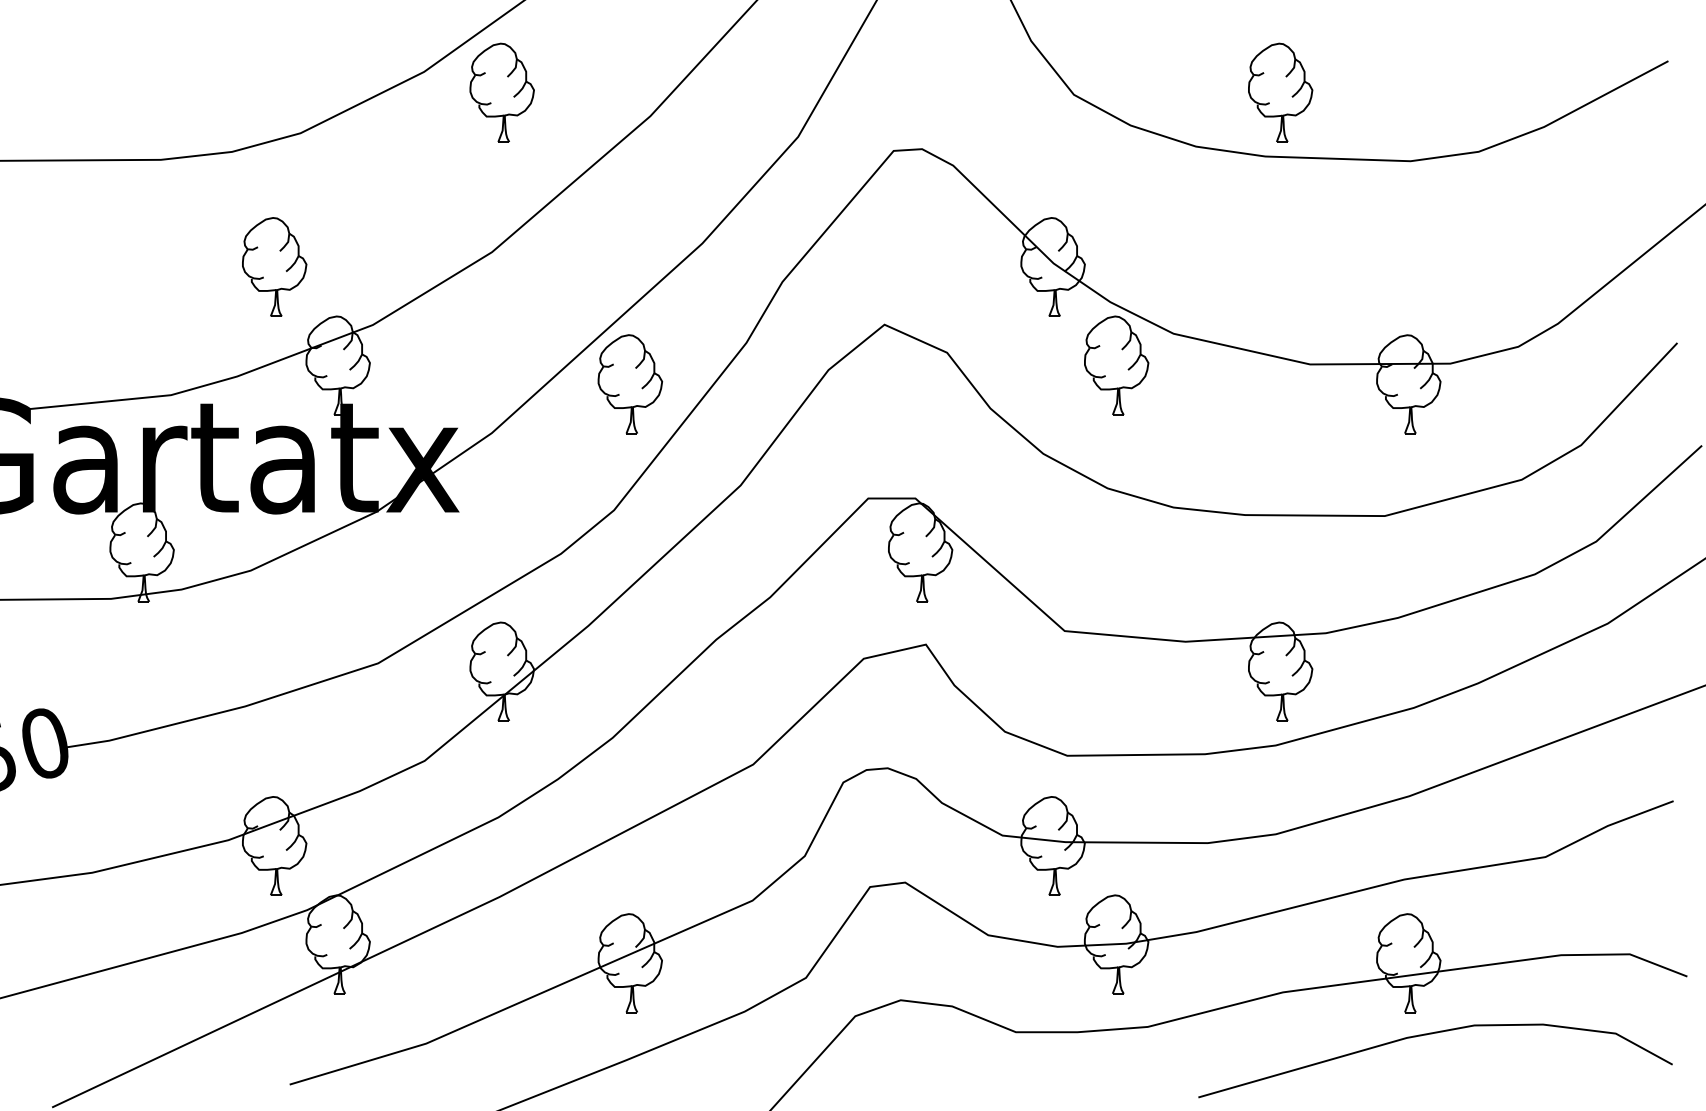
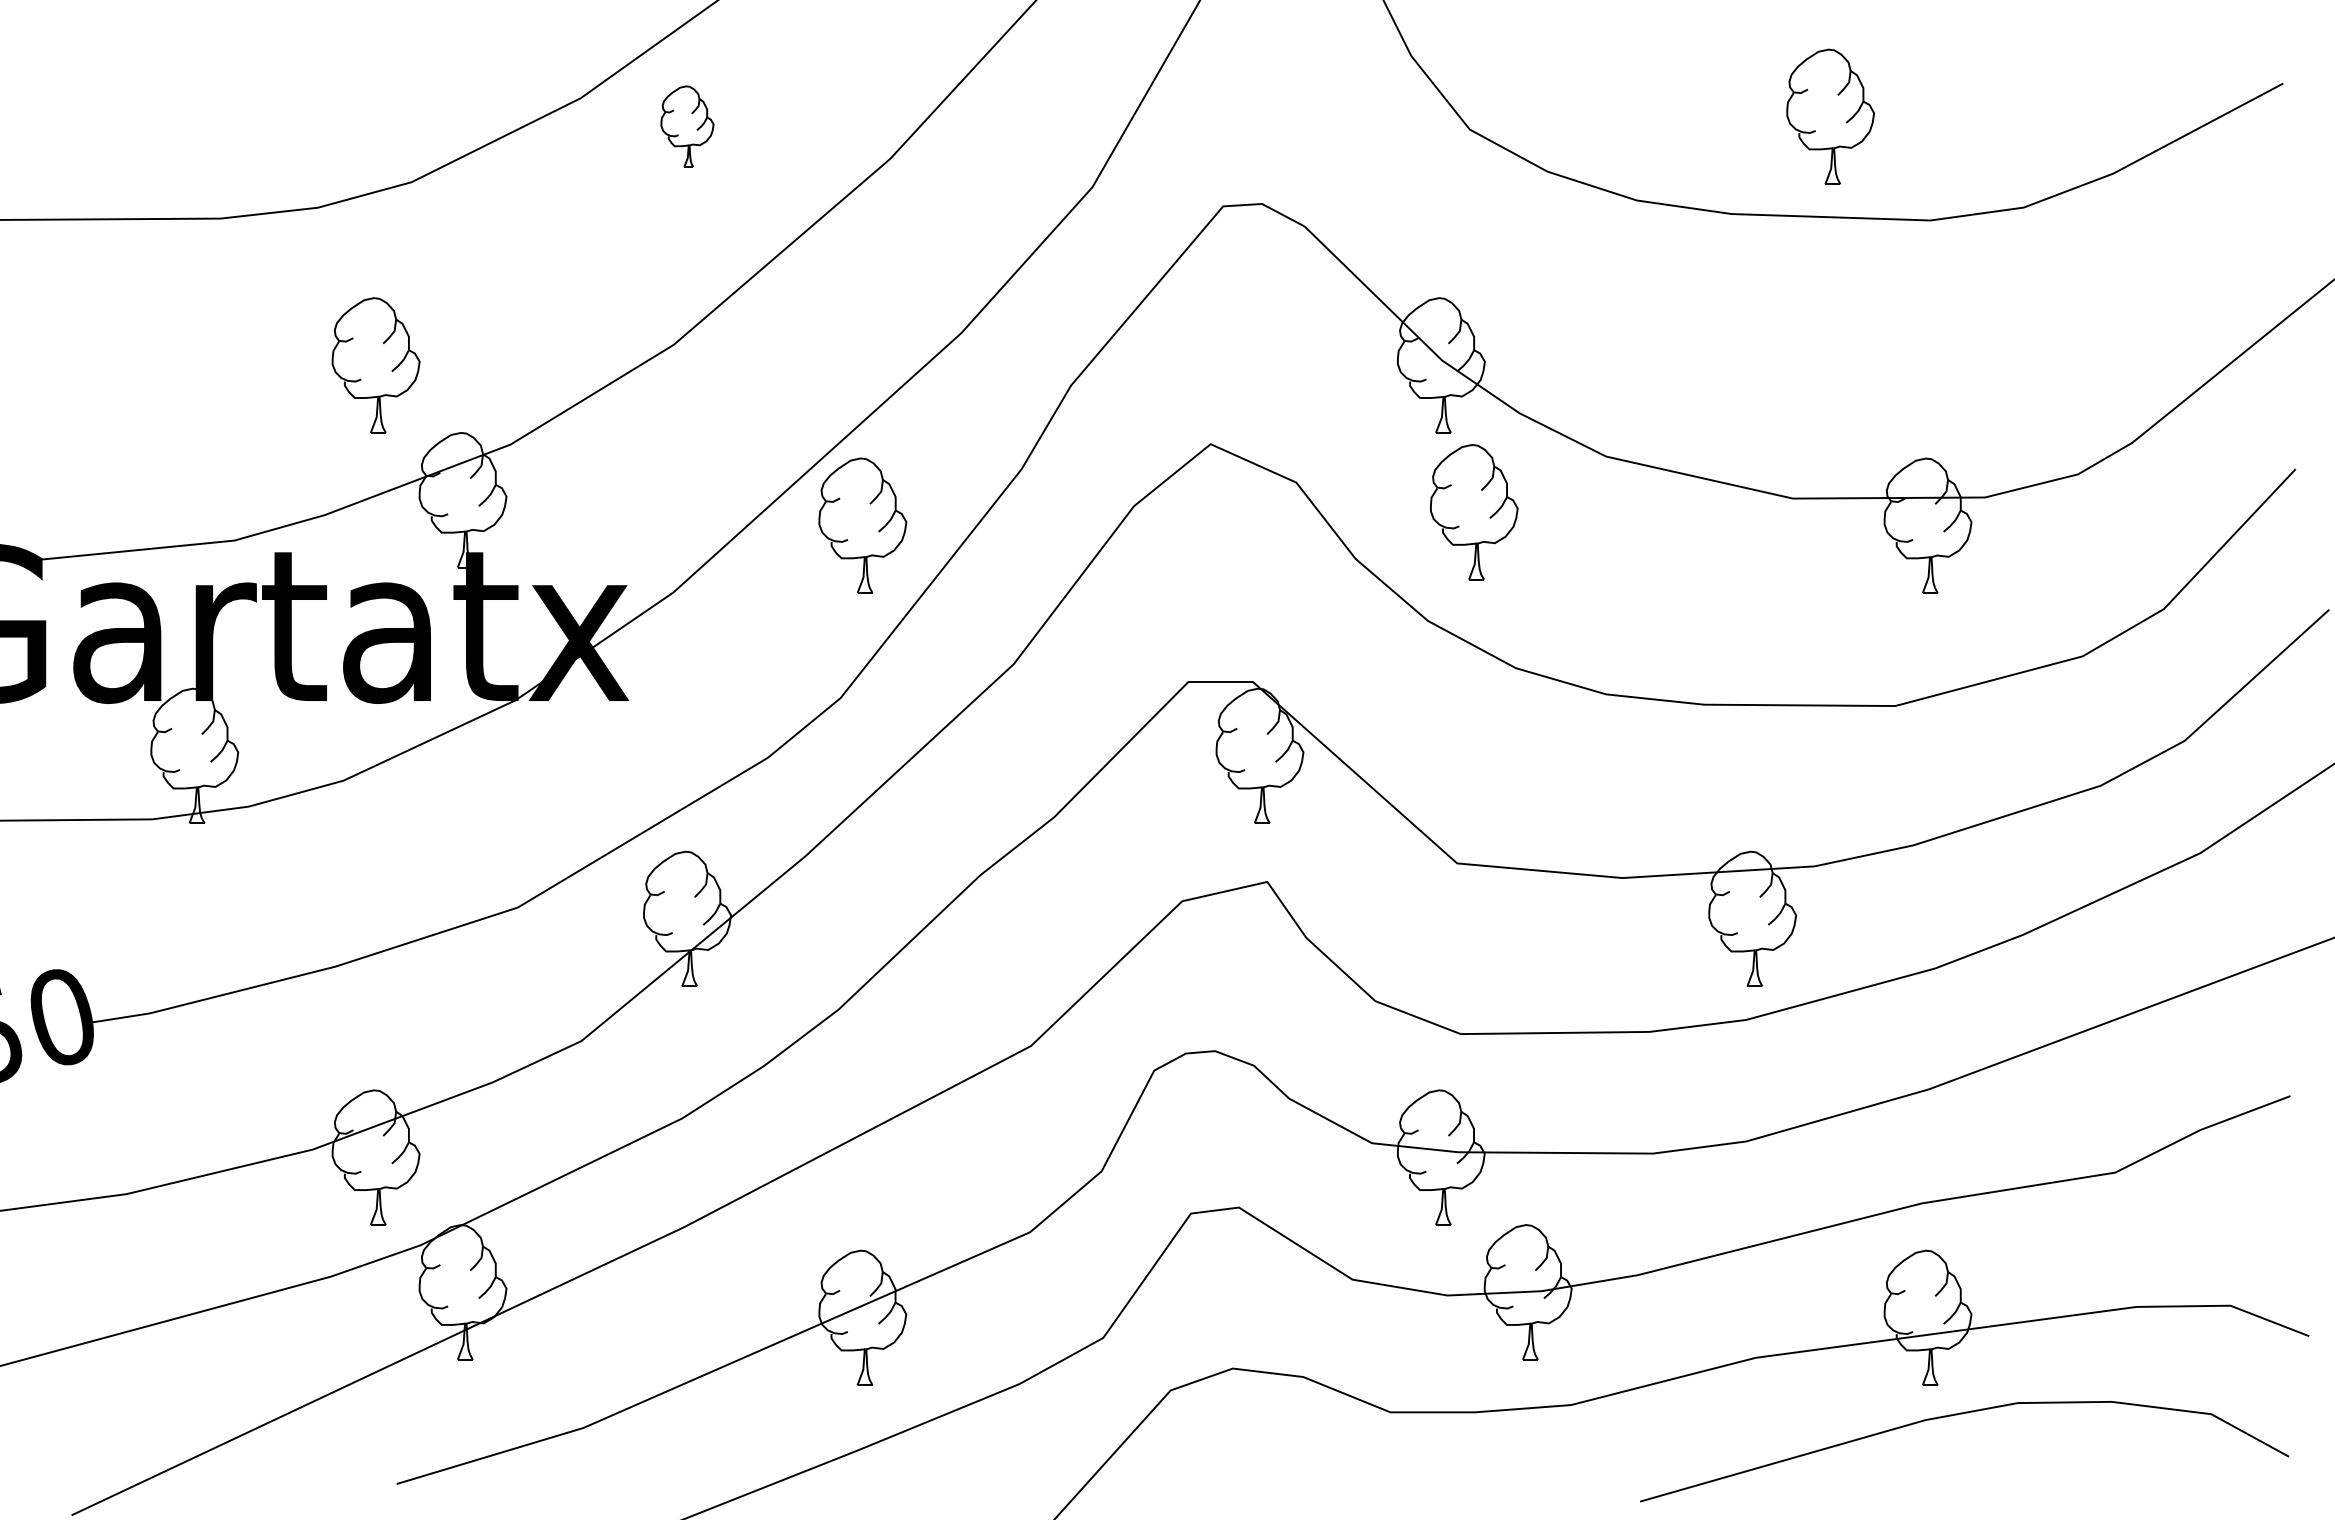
part: (502, 92) -> (687, 126), size x0.6
part: (1280, 92) -> (1830, 116), moved
part: (1116, 365) -> (1474, 512), moved

